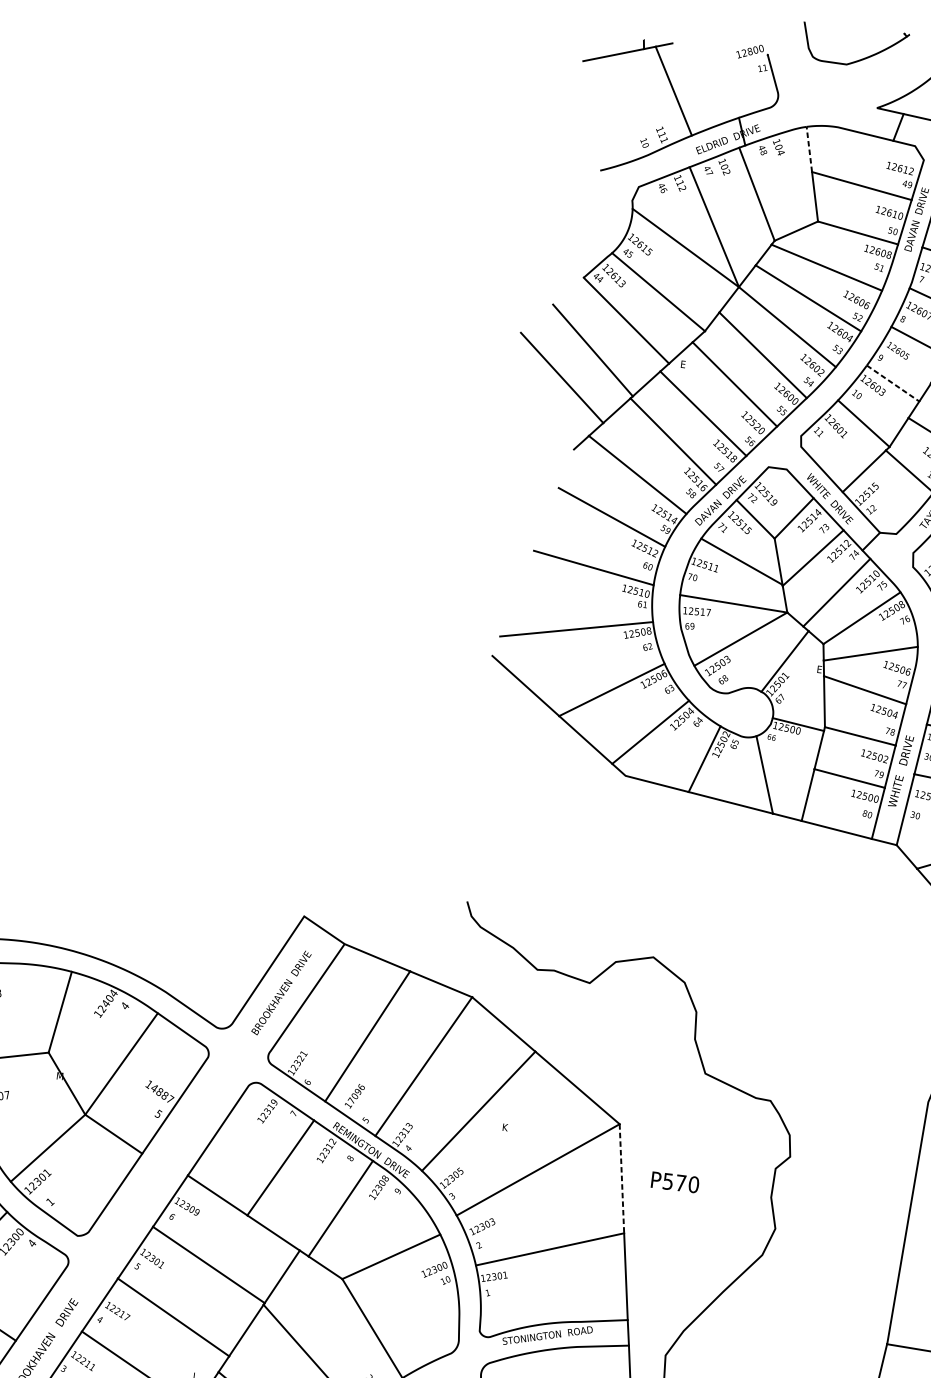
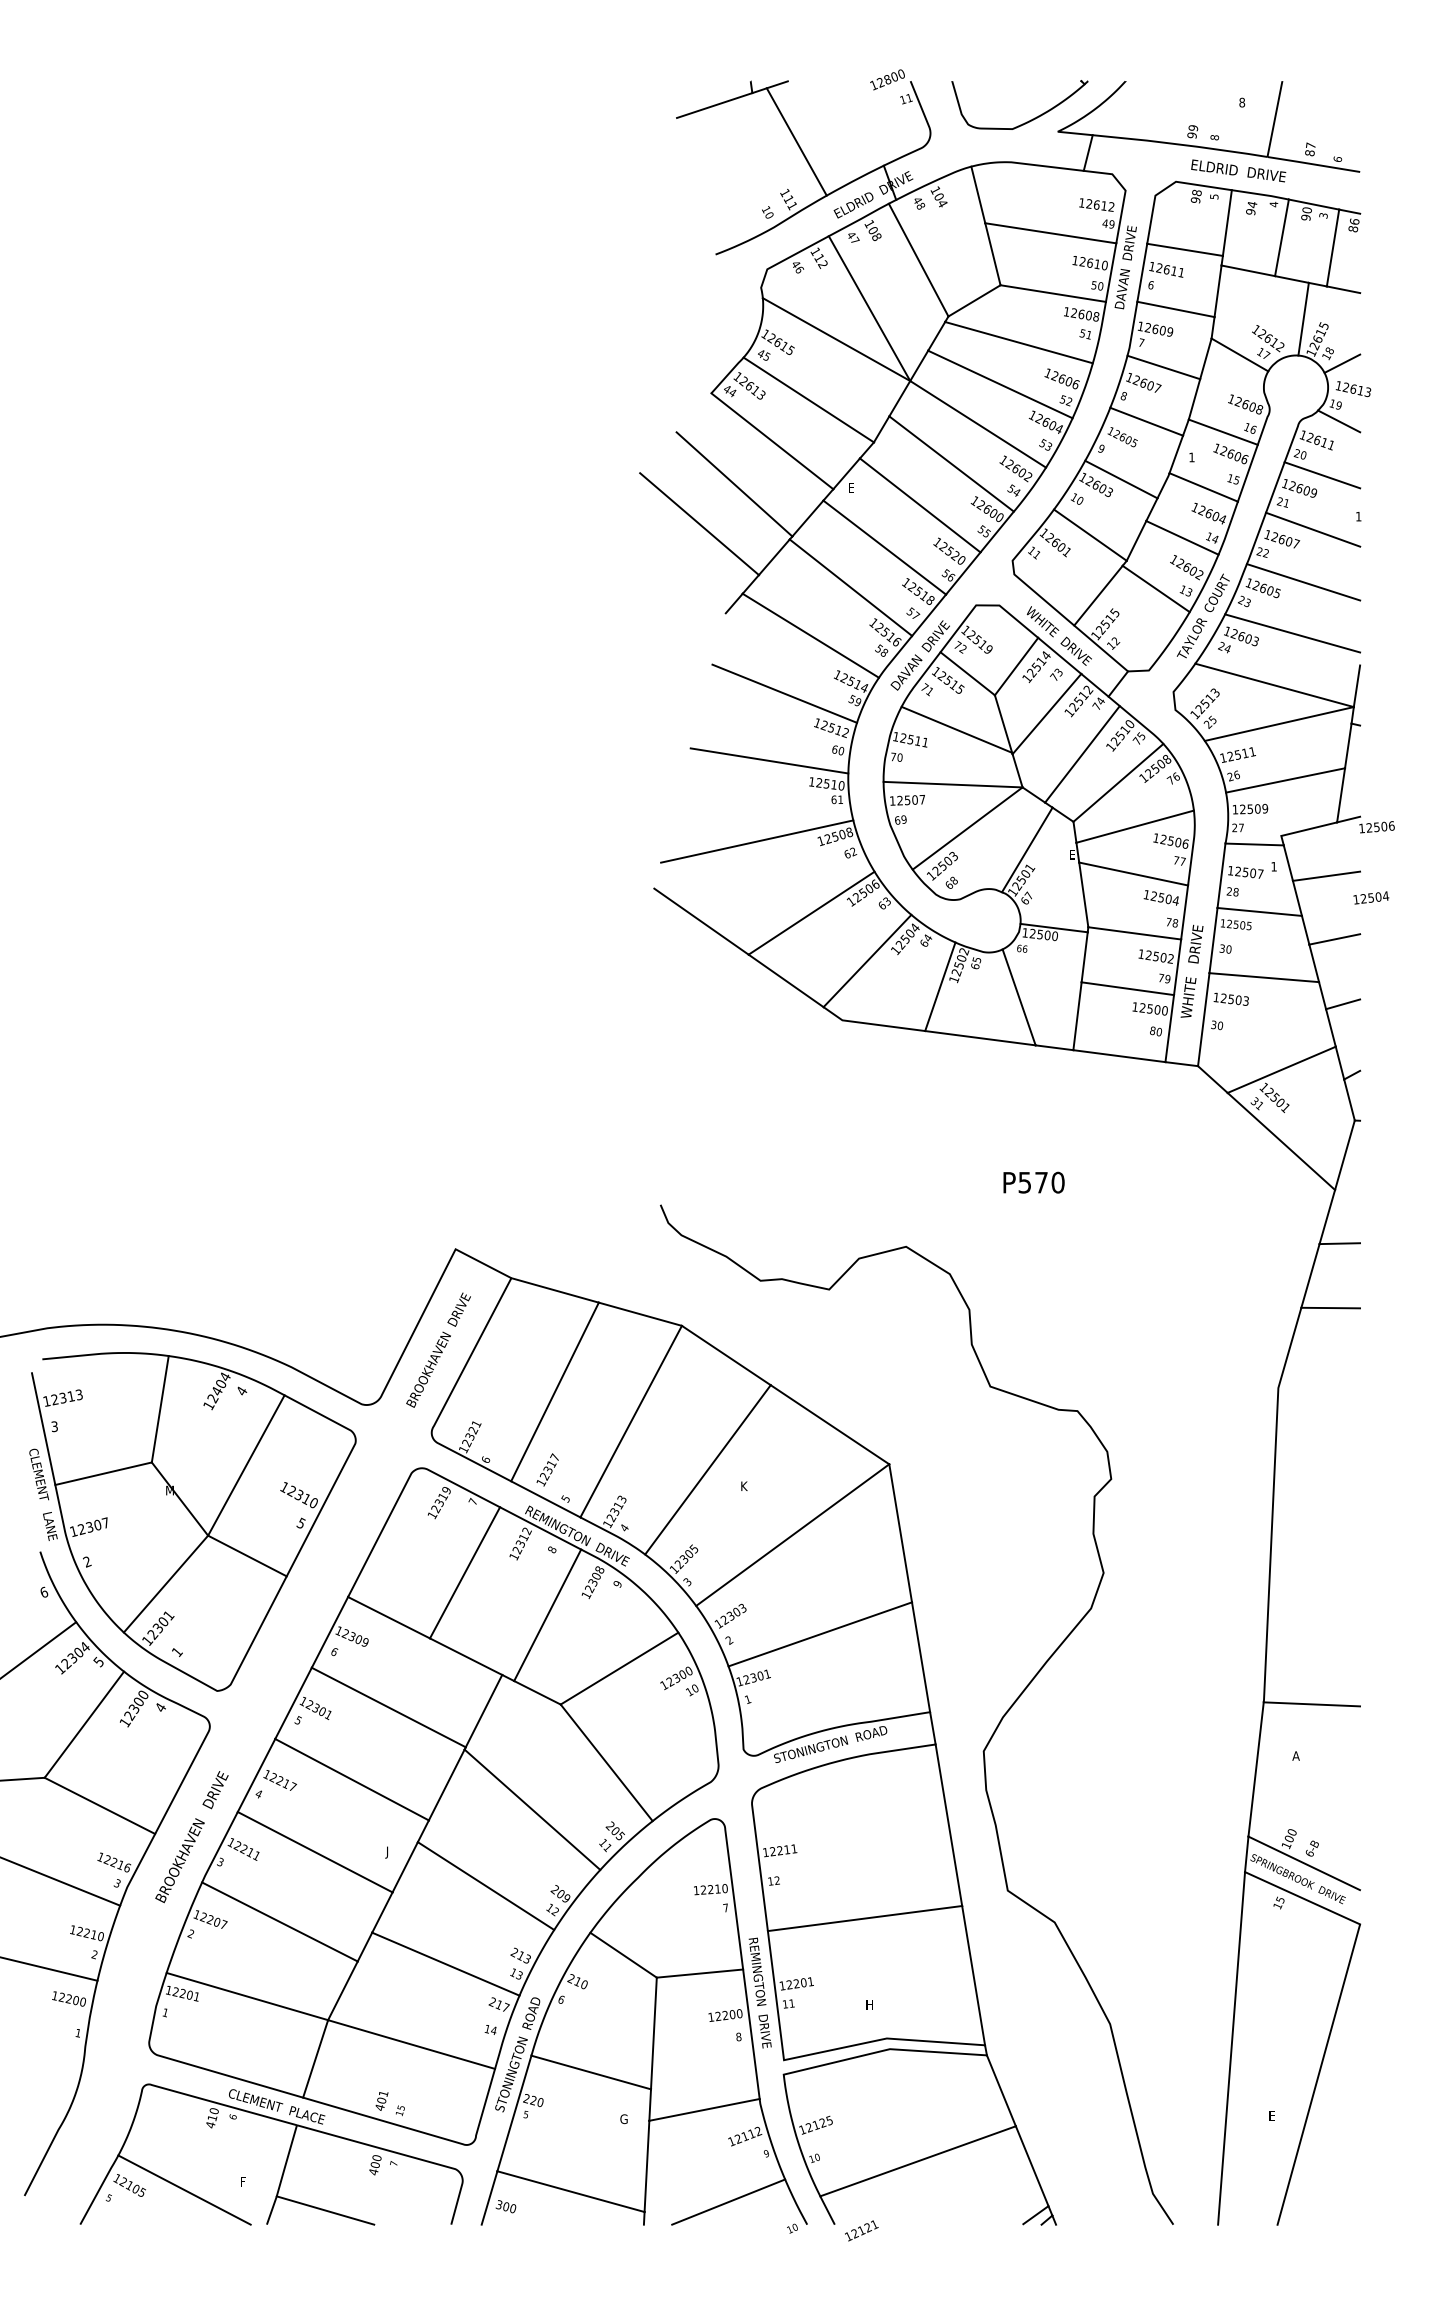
part: (859, 59) -> (1028, 120), moved
line: (809, 149) -> (978, 194), dashed -> solid
text: (726, 171) -> (876, 236), 102 -> 108
line: (893, 383) -> (1121, 479), dashed -> solid
text: (702, 611) -> (914, 799), 12517 -> 12507
text: (162, 1093) -> (302, 1496), 14887 -> 12310
text: (356, 1093) -> (549, 1466), 17096 -> 12317
line: (621, 1178) -> (900, 1533), dashed -> solid
text: (674, 1182) -> (1033, 1182), moved

